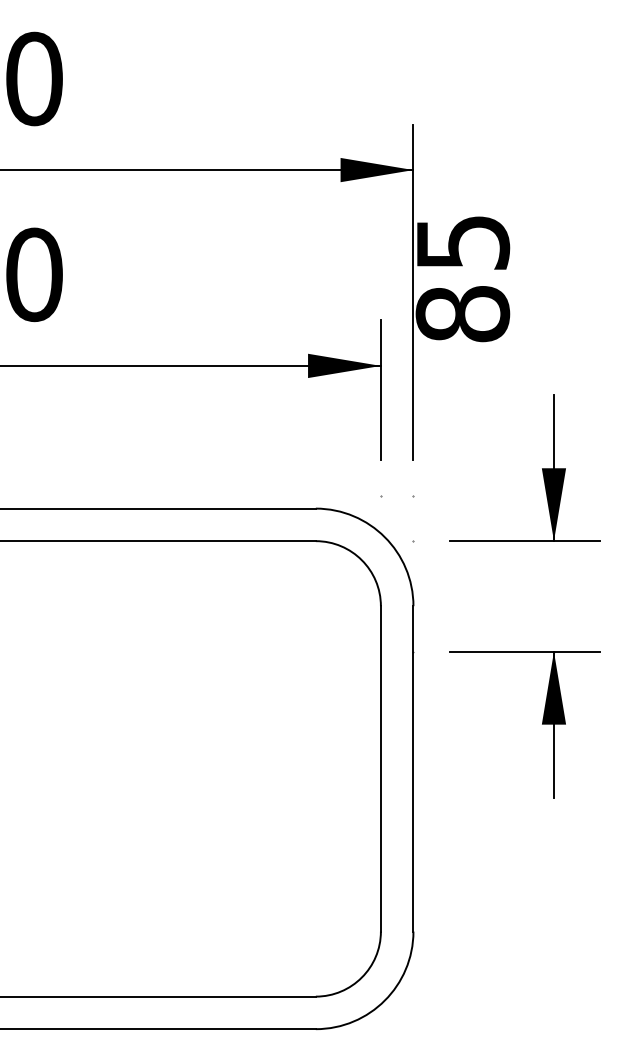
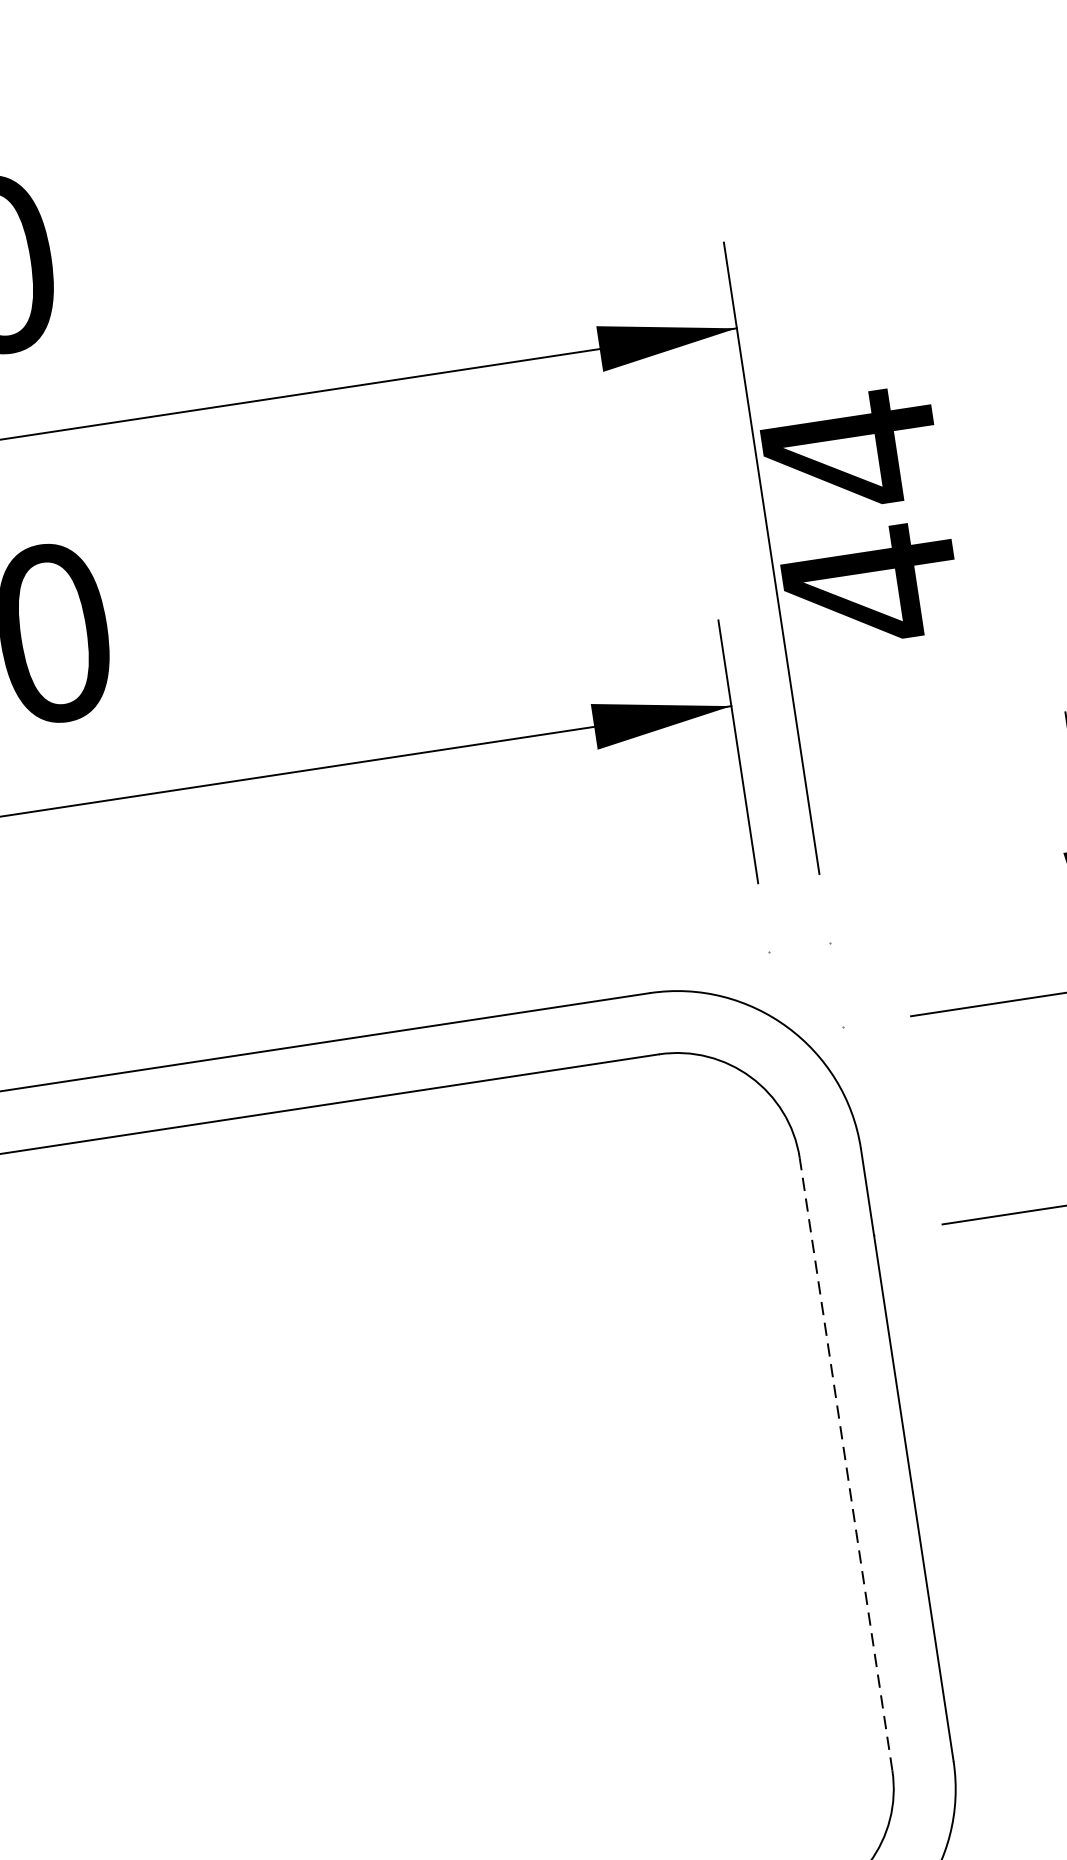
text: (462, 278) -> (860, 518), 85 -> 44
line: (380, 768) -> (845, 1463), solid -> dashed

